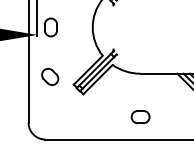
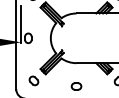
part: (49, 76) -> (33, 80), moved

